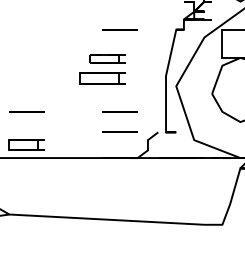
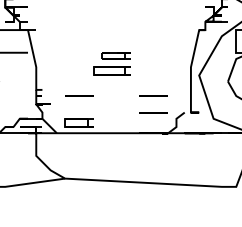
line: (119, 29) -> (153, 29), removed
part: (101, 68) -> (111, 63), moved

